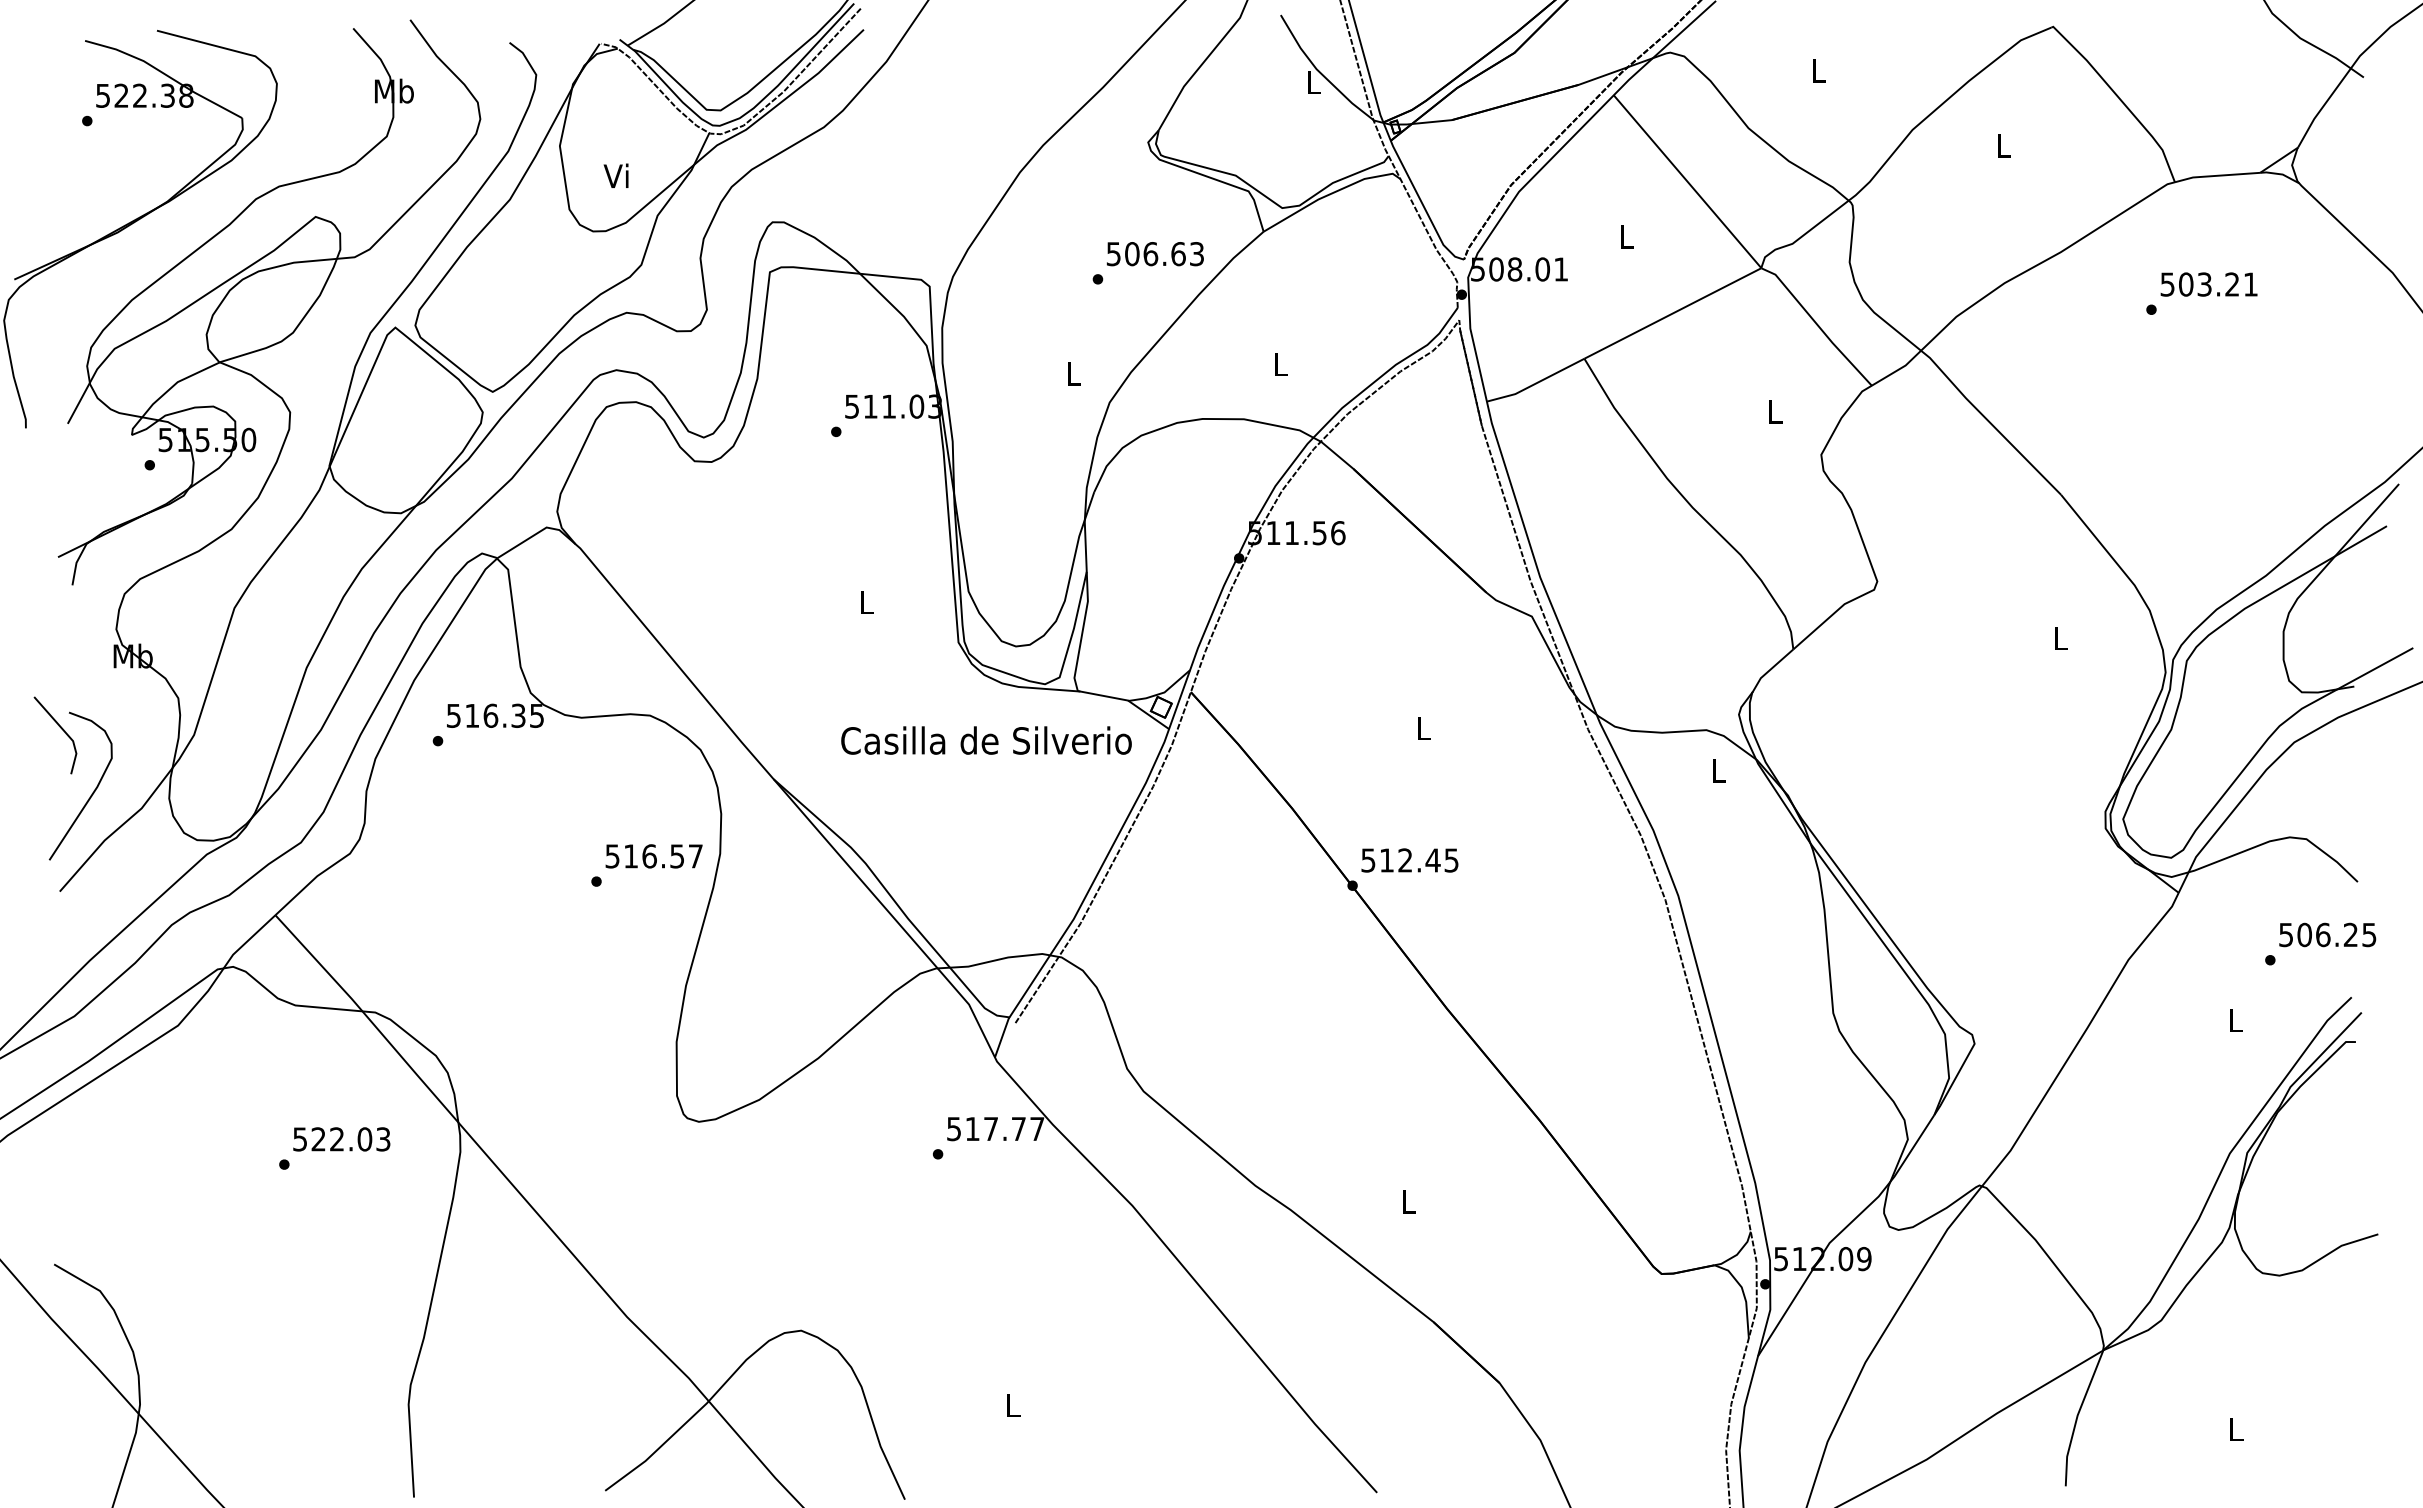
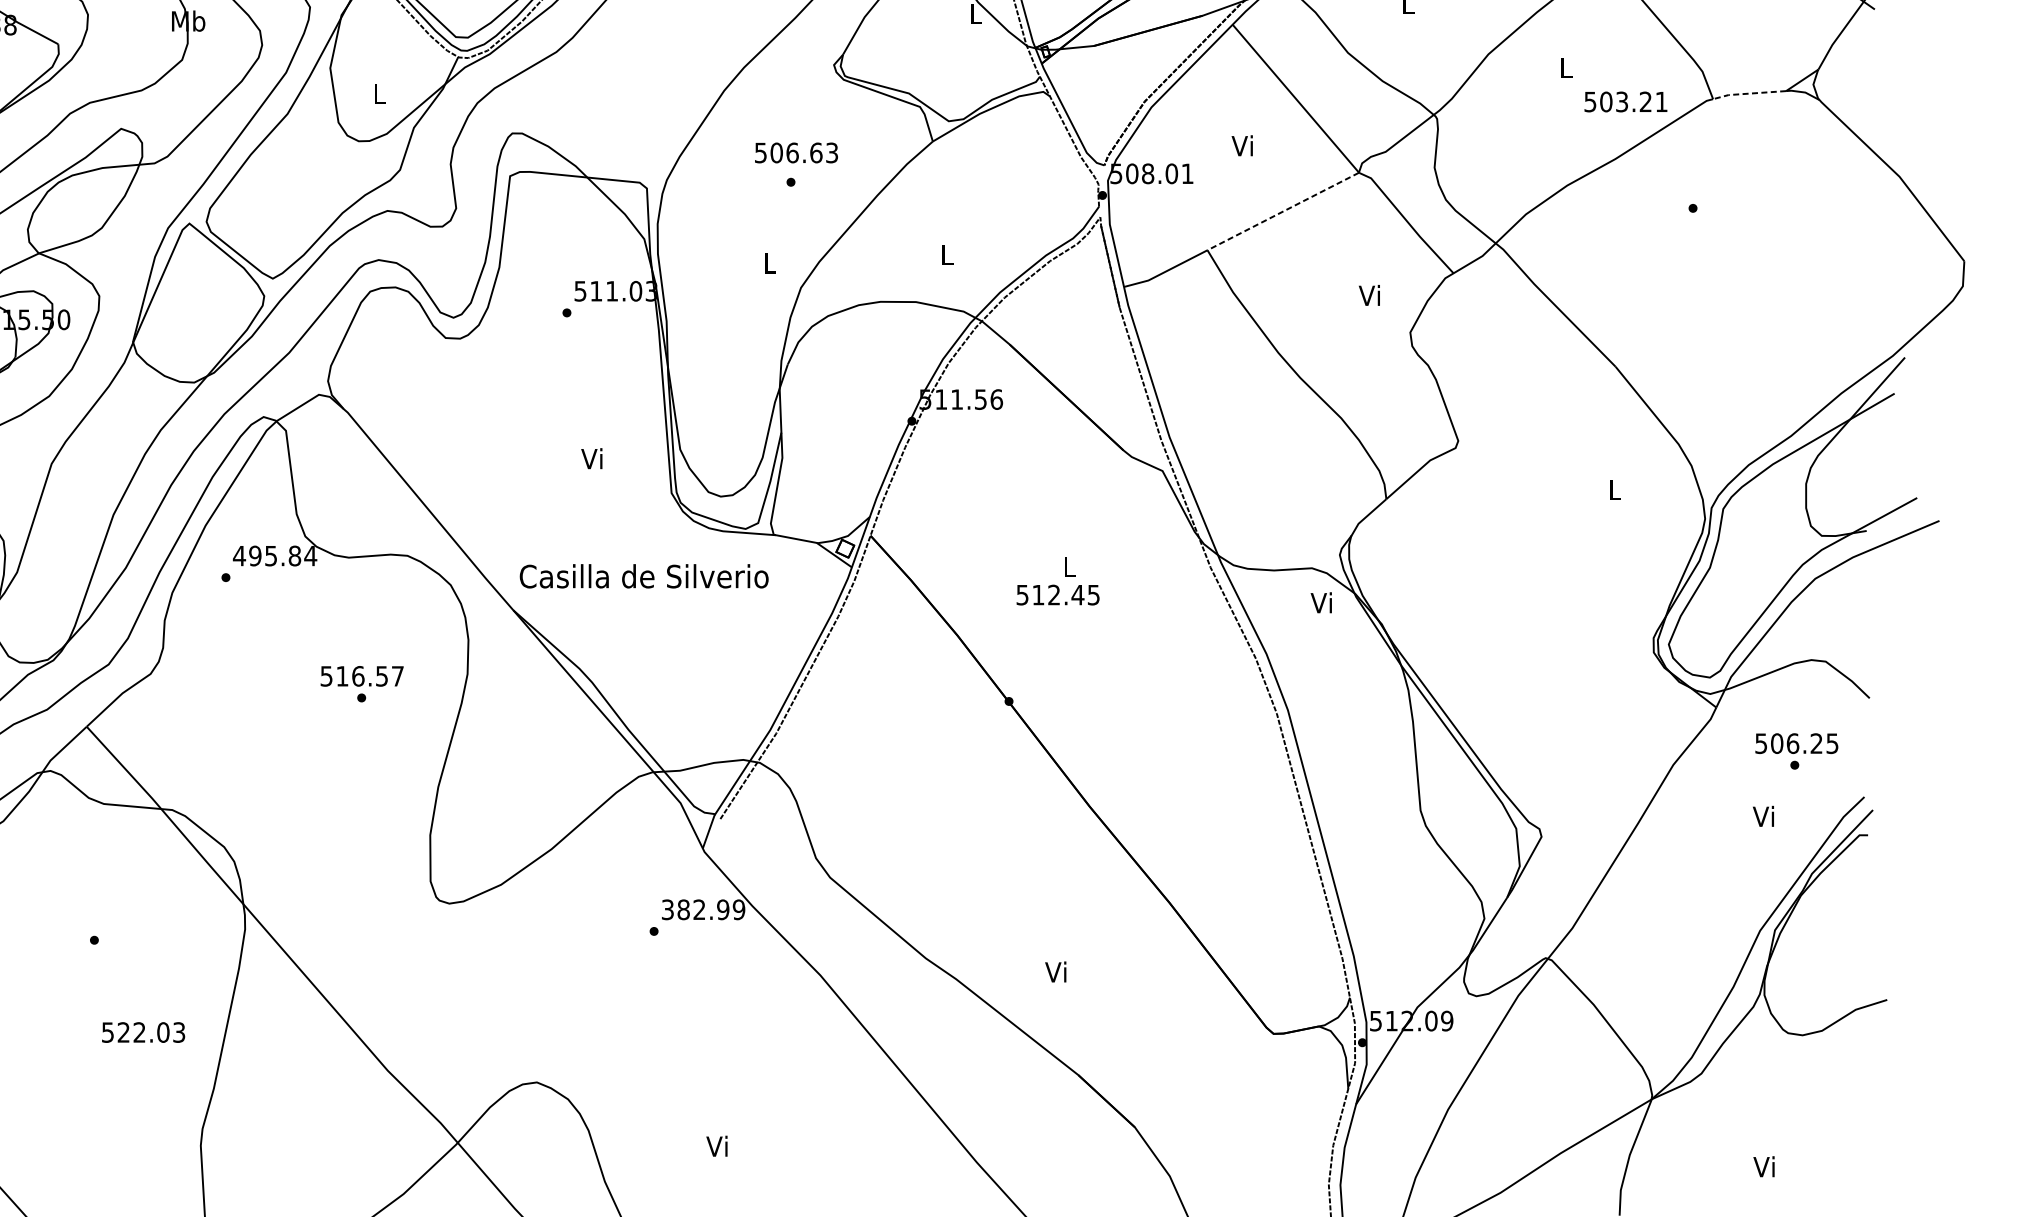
text: (615, 175) -> (377, 93), Vi -> L
line: (2216, 175) -> (1748, 93), solid -> dashed
text: (1624, 236) -> (1241, 145), L -> Vi
text: (1154, 254) -> (795, 153), moved
text: (2208, 284) -> (1625, 101), moved
line: (1673, 313) -> (1283, 211), solid -> dashed
text: (1773, 411) -> (1369, 295), L -> Vi
text: (865, 601) -> (591, 458), L -> Vi
text: (495, 715) -> (275, 555), 516.35 -> 495.84
text: (986, 740) -> (644, 576), moved
text: (1717, 770) -> (1321, 602), L -> Vi
text: (653, 856) -> (361, 676), moved
text: (1409, 860) -> (1057, 595), moved
text: (2327, 934) -> (1796, 743), moved
text: (2233, 1019) -> (1763, 816), L -> Vi
text: (995, 1128) -> (703, 909), 517.77 -> 382.99
text: (341, 1139) -> (143, 1032), moved
text: (1406, 1201) -> (1055, 971), L -> Vi
text: (1011, 1404) -> (716, 1145), L -> Vi
text: (2234, 1428) -> (1764, 1166), L -> Vi

